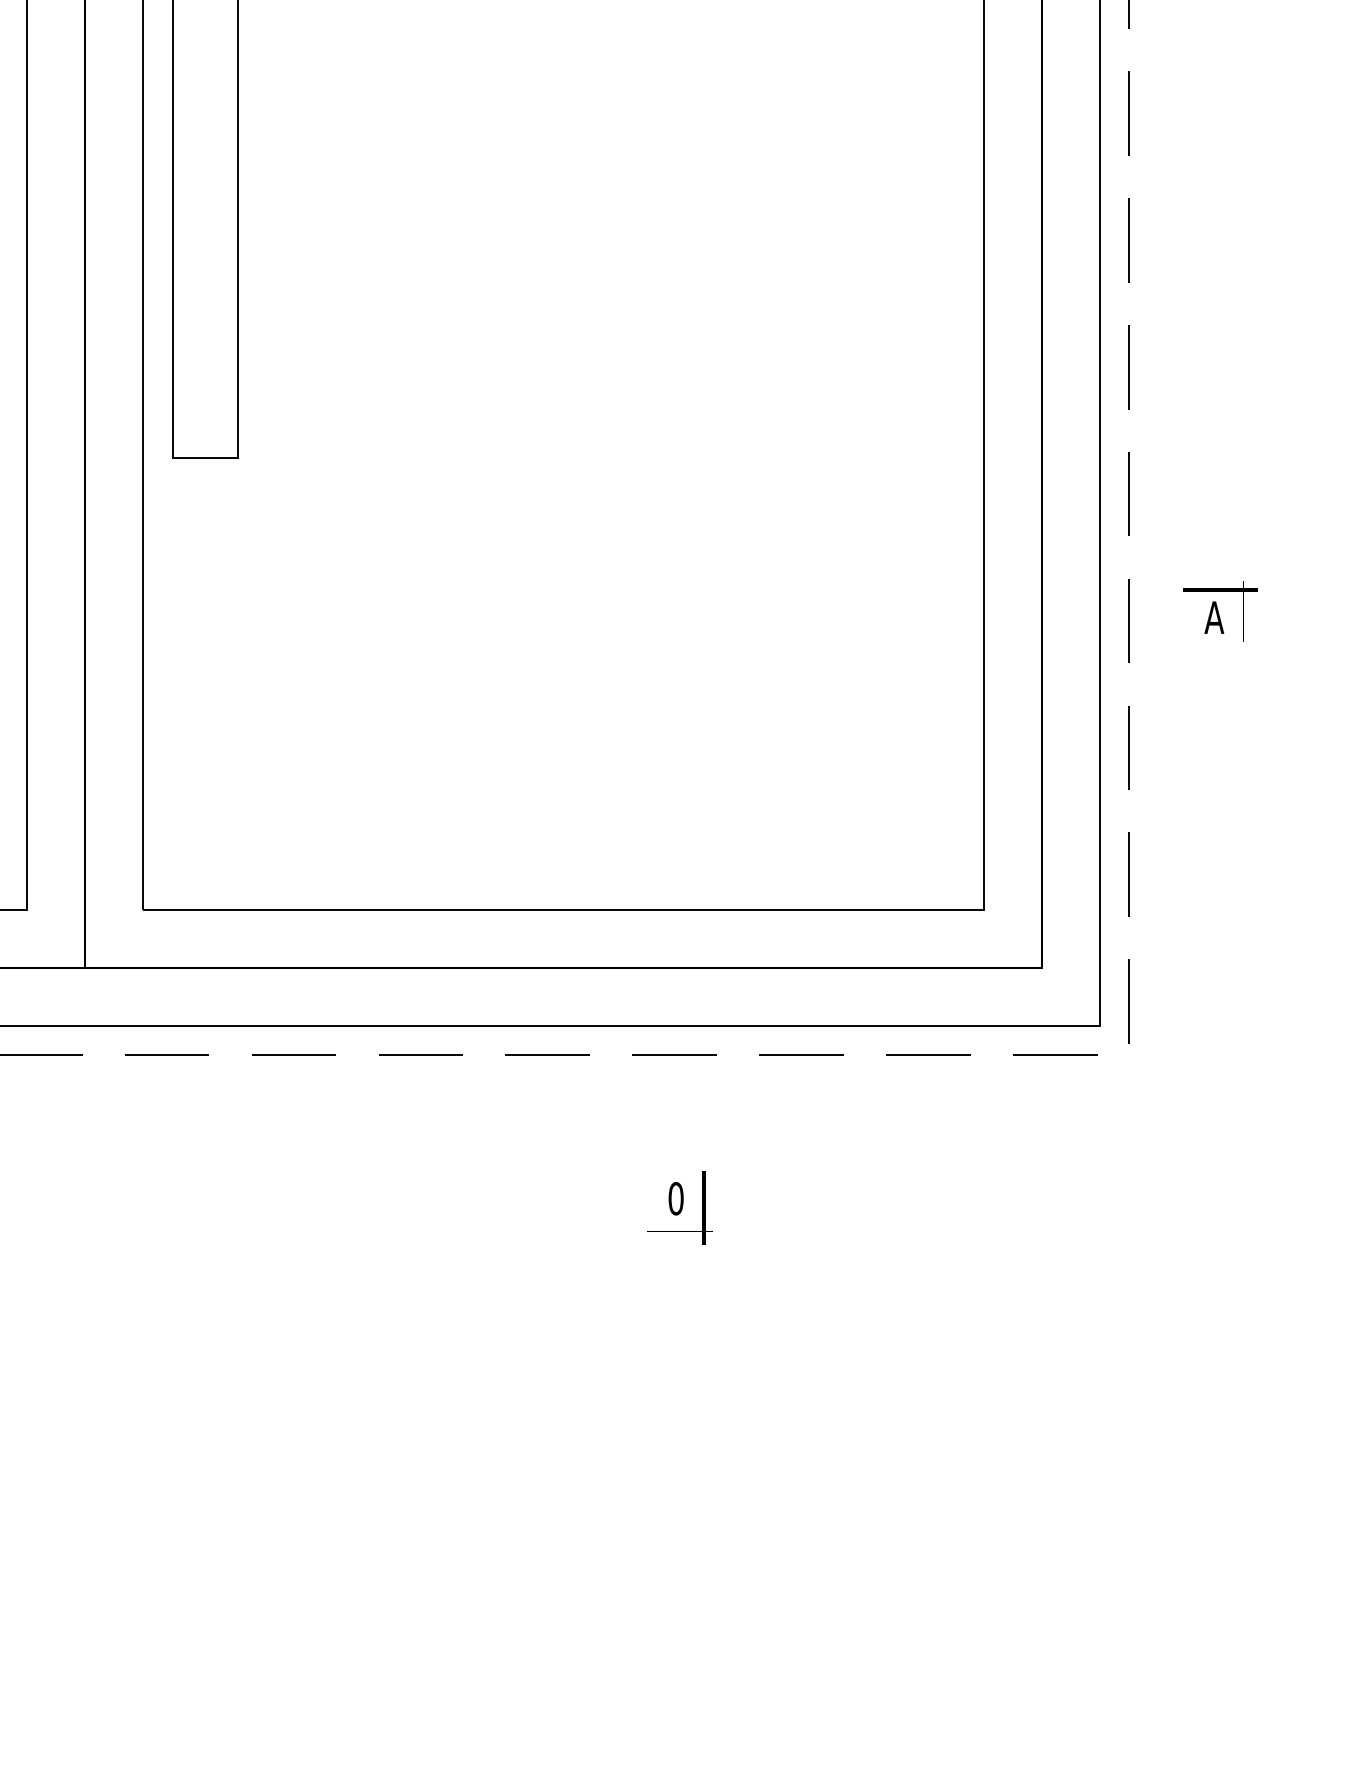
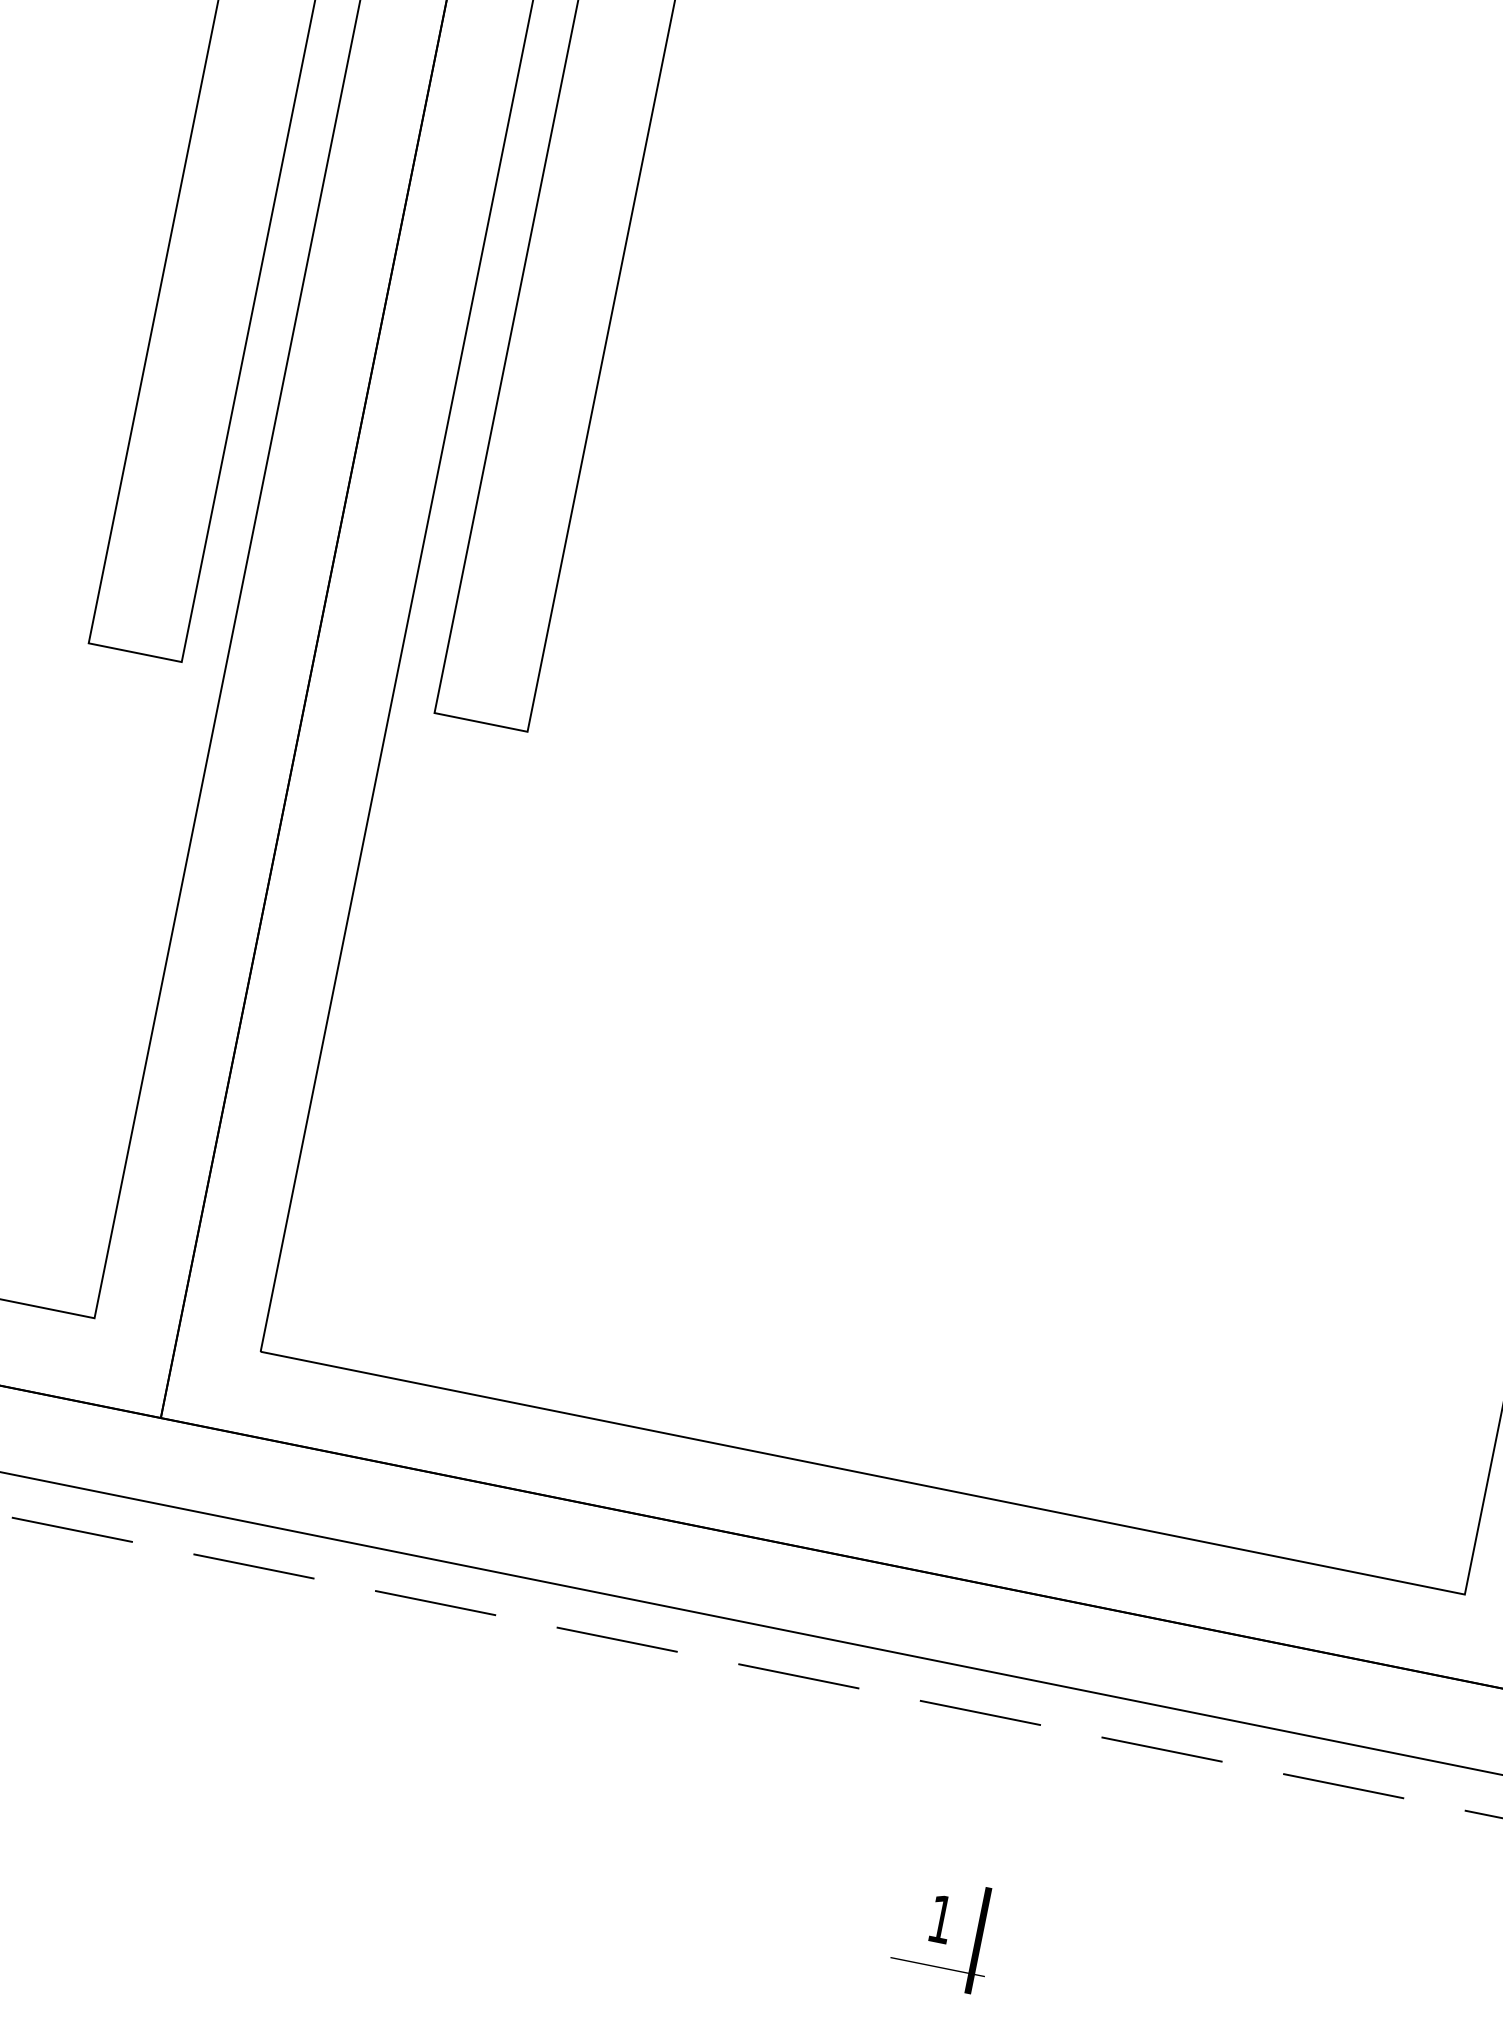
text: (675, 1198) -> (940, 1918), 0 -> 1

